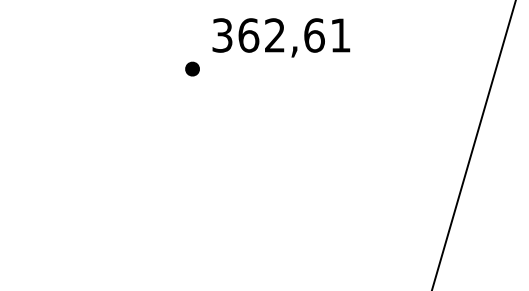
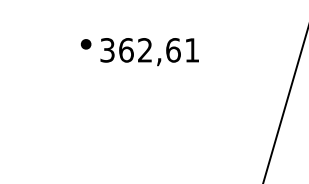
text: (281, 37) -> (149, 51), moved

